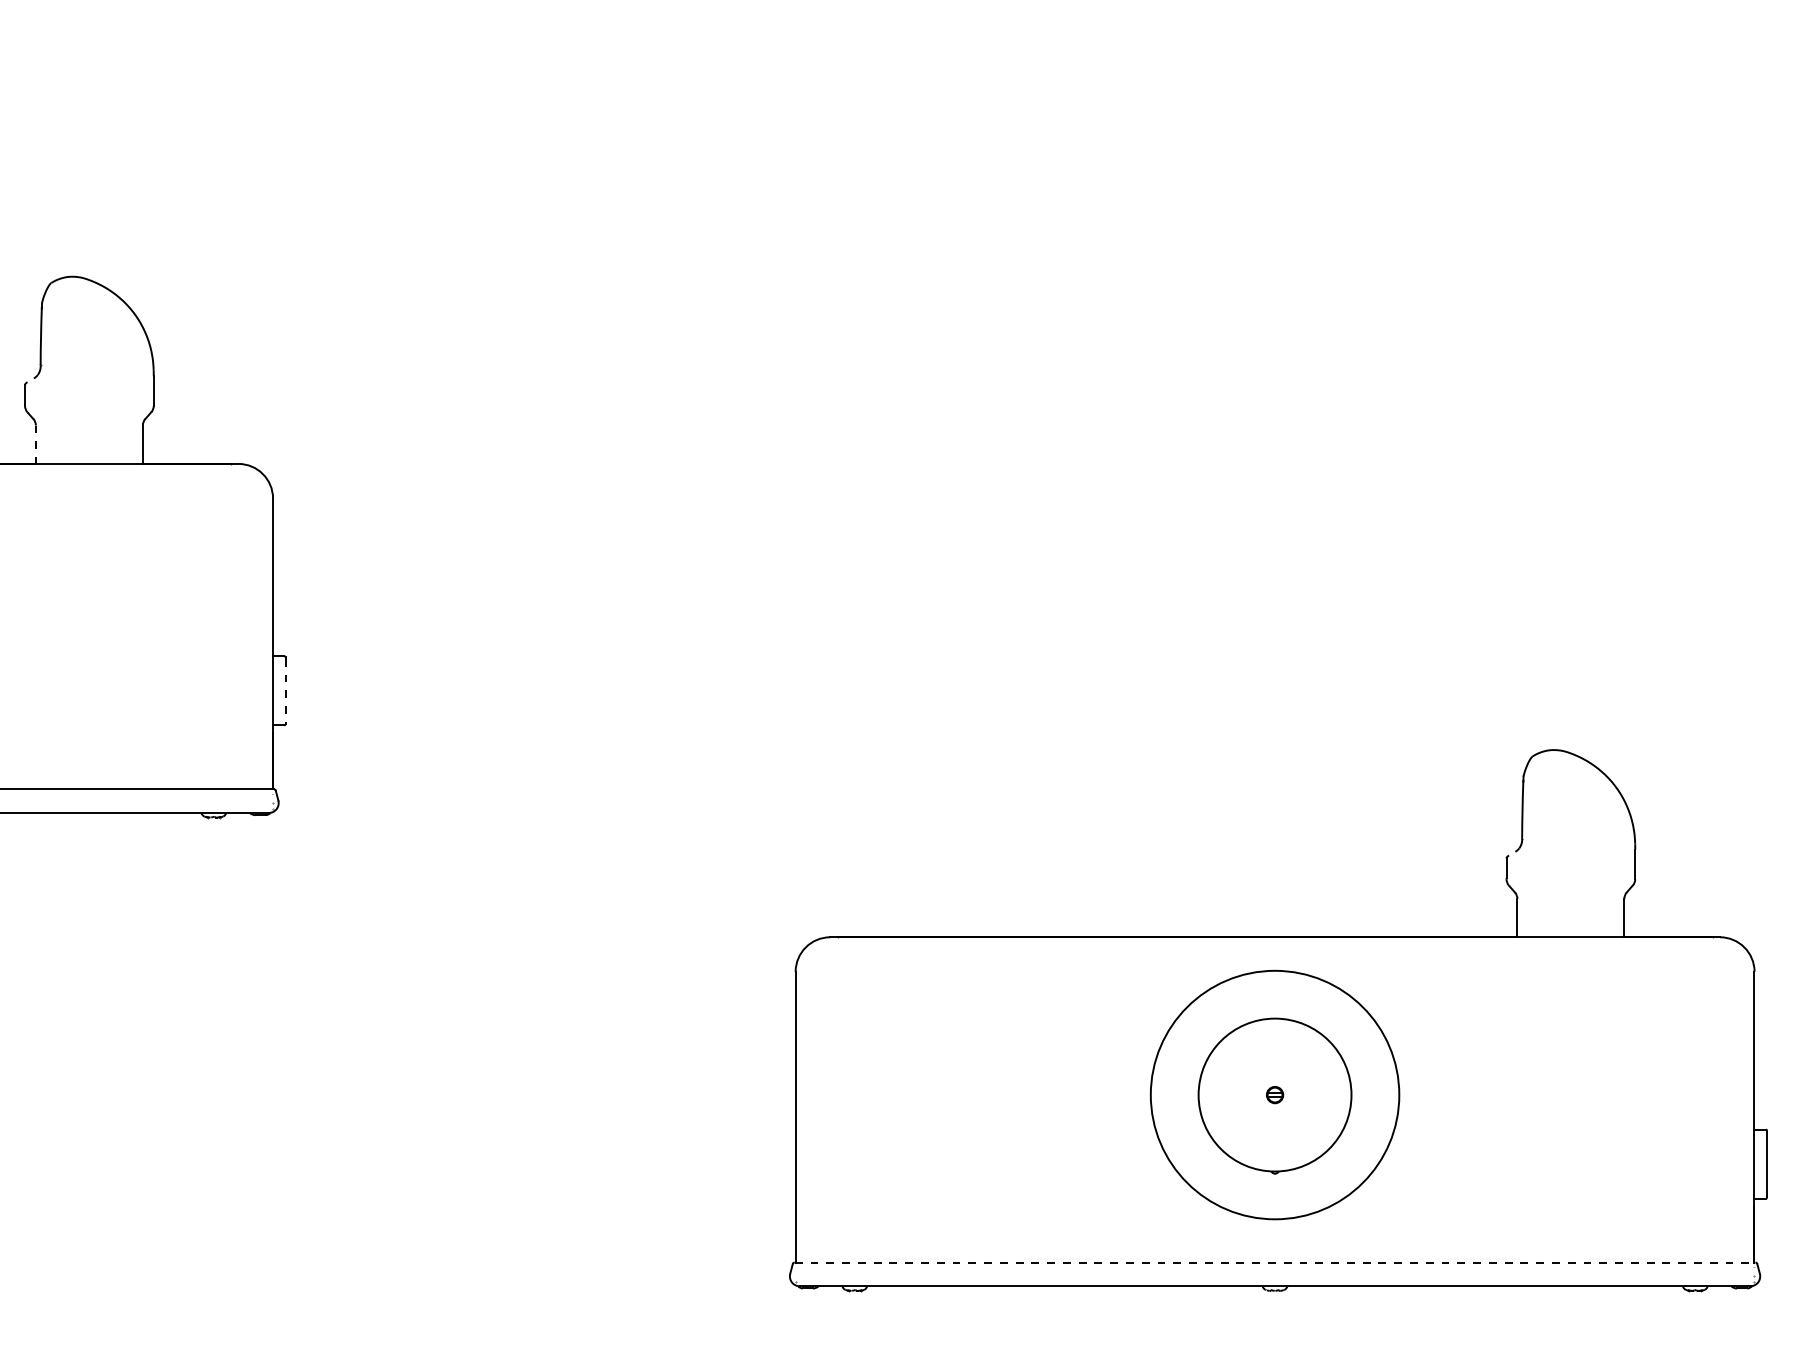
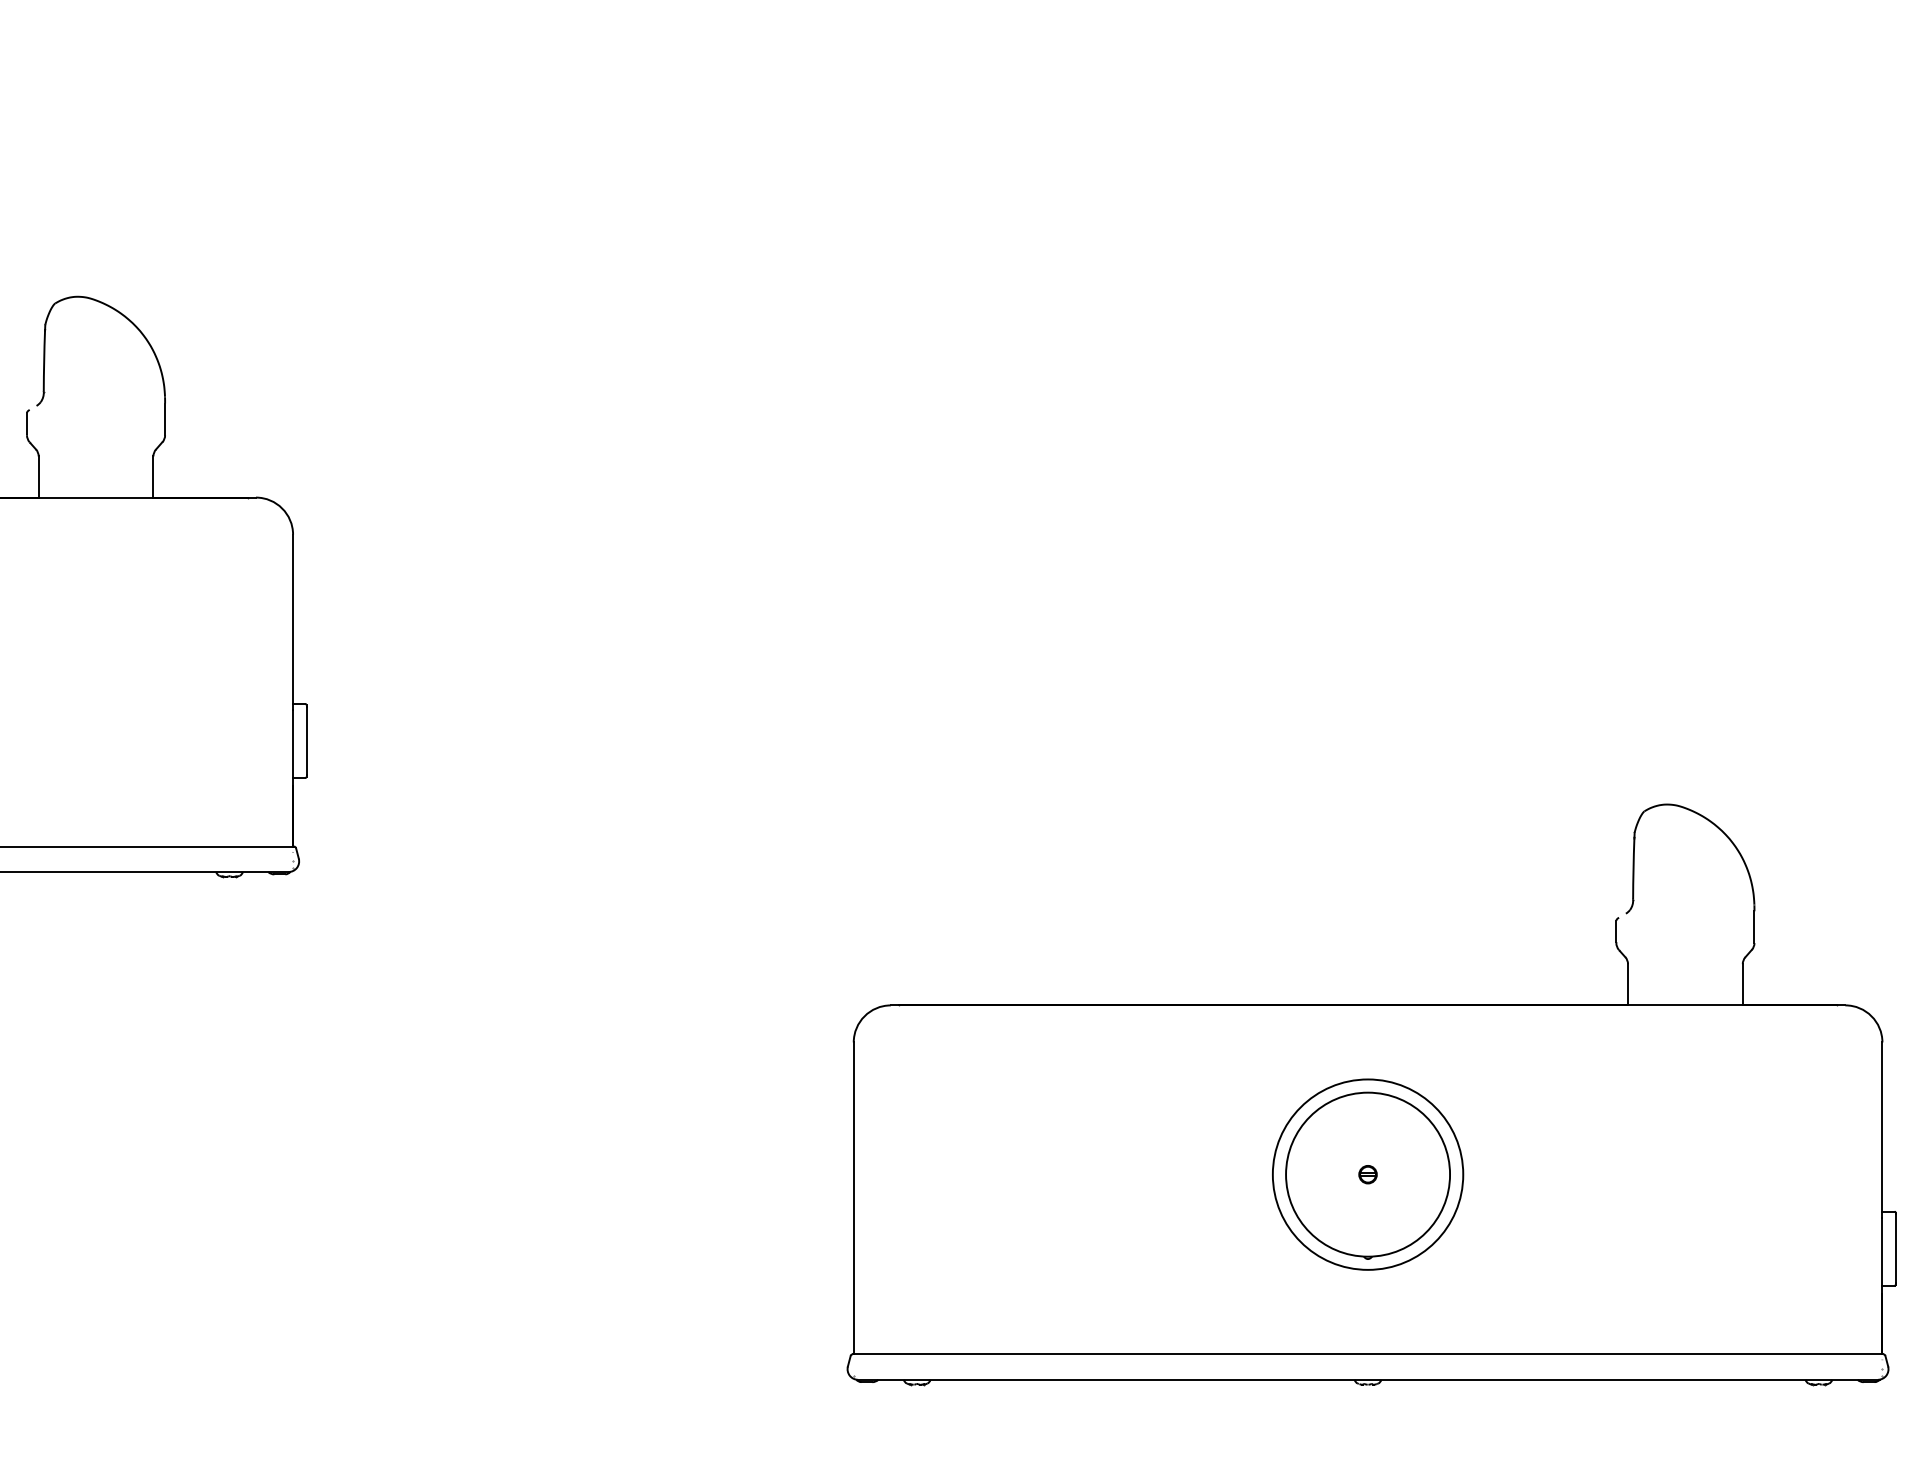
line: (35, 445) -> (38, 477), dashed -> solid
line: (285, 691) -> (306, 741), dashed -> solid
circle: (1274, 1094) -> (1367, 1174), size x0.71
line: (1275, 1262) -> (1368, 1354), dashed -> solid

